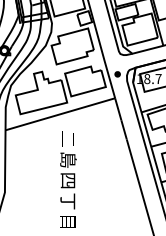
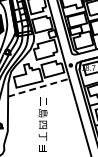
line: (59, 113) -> (38, 87), solid -> dashed

